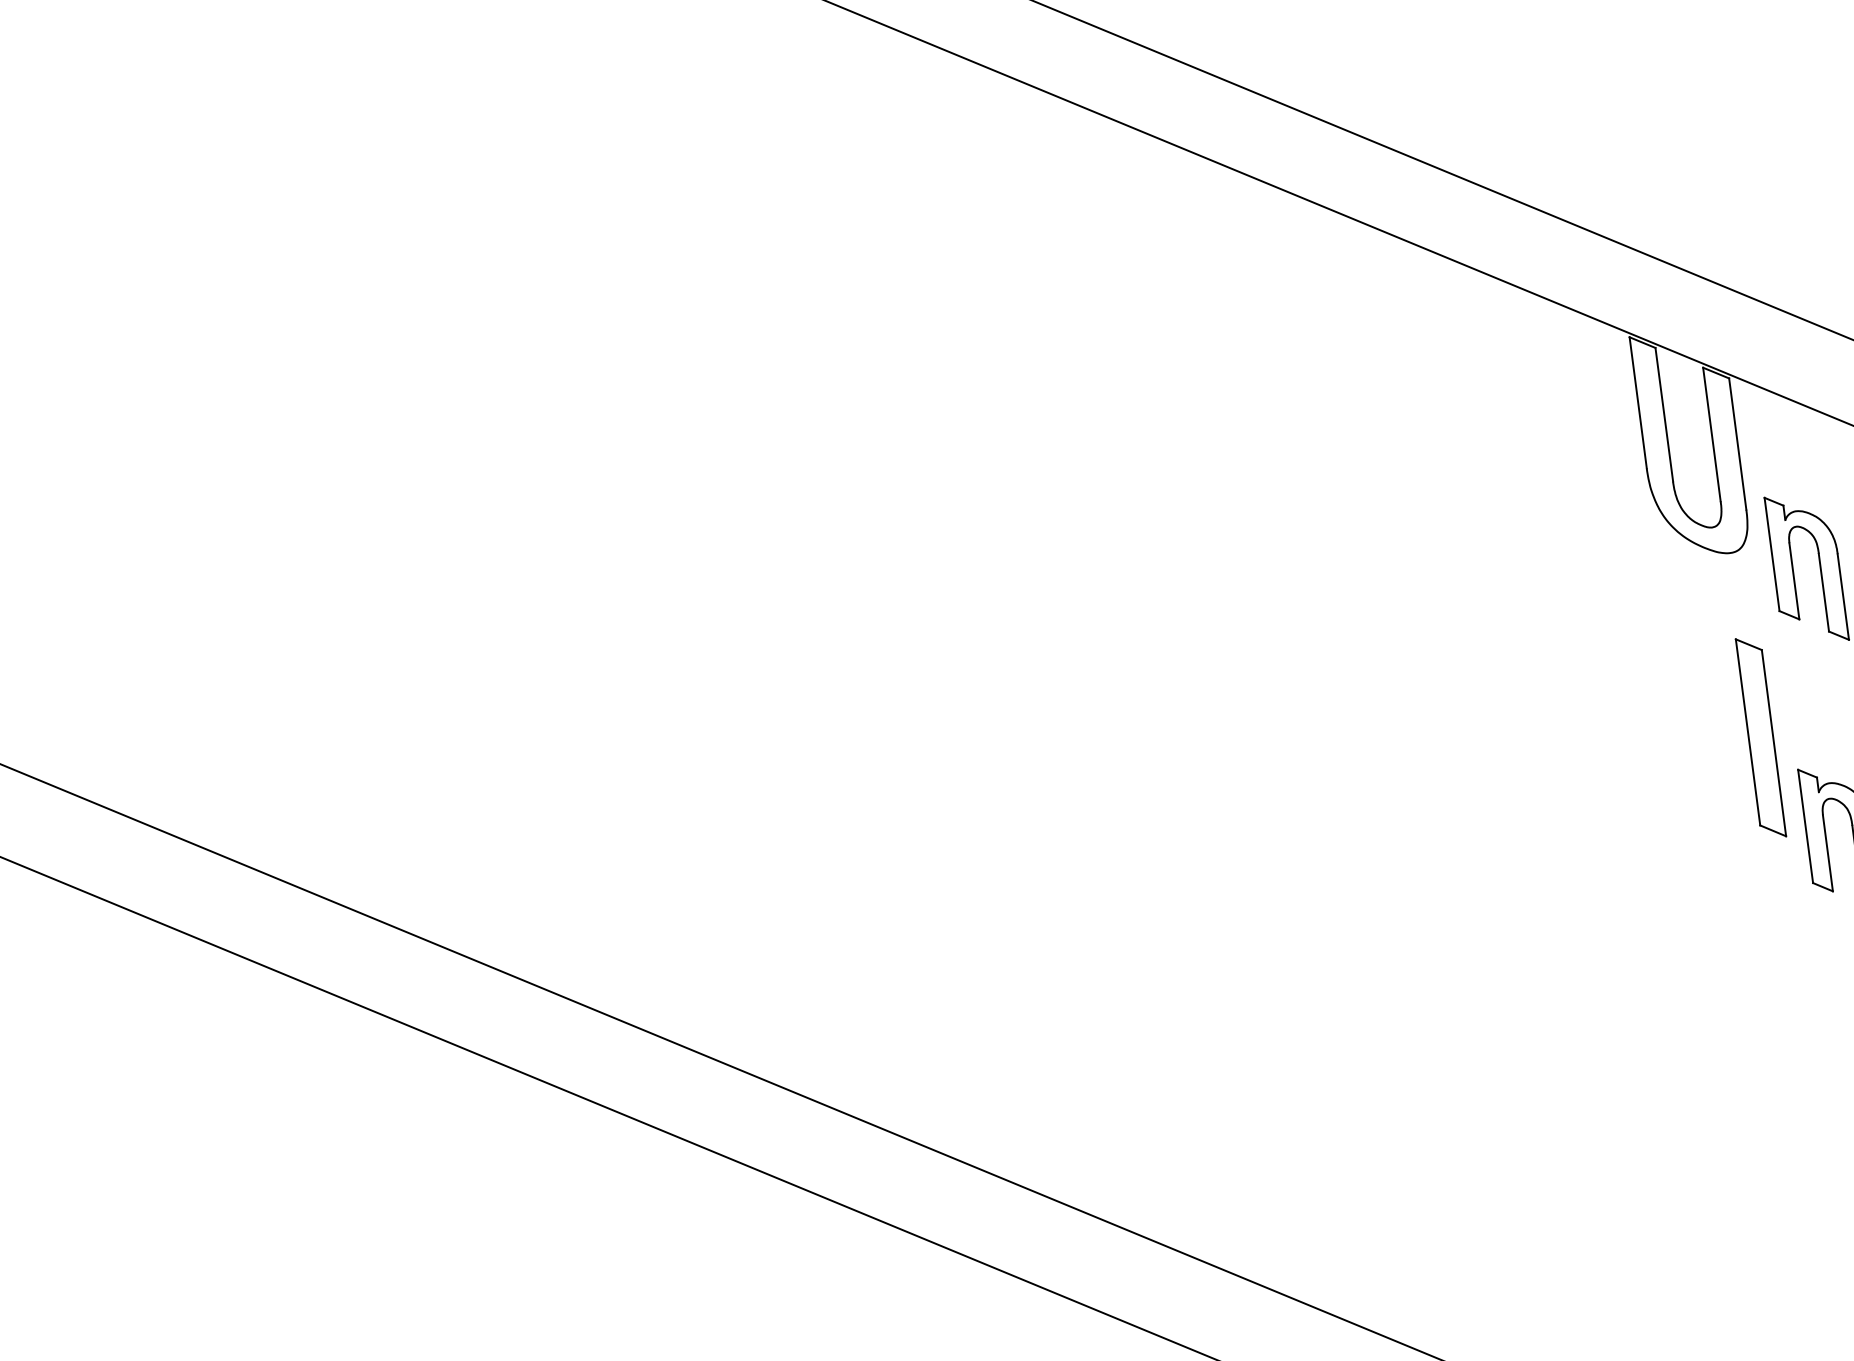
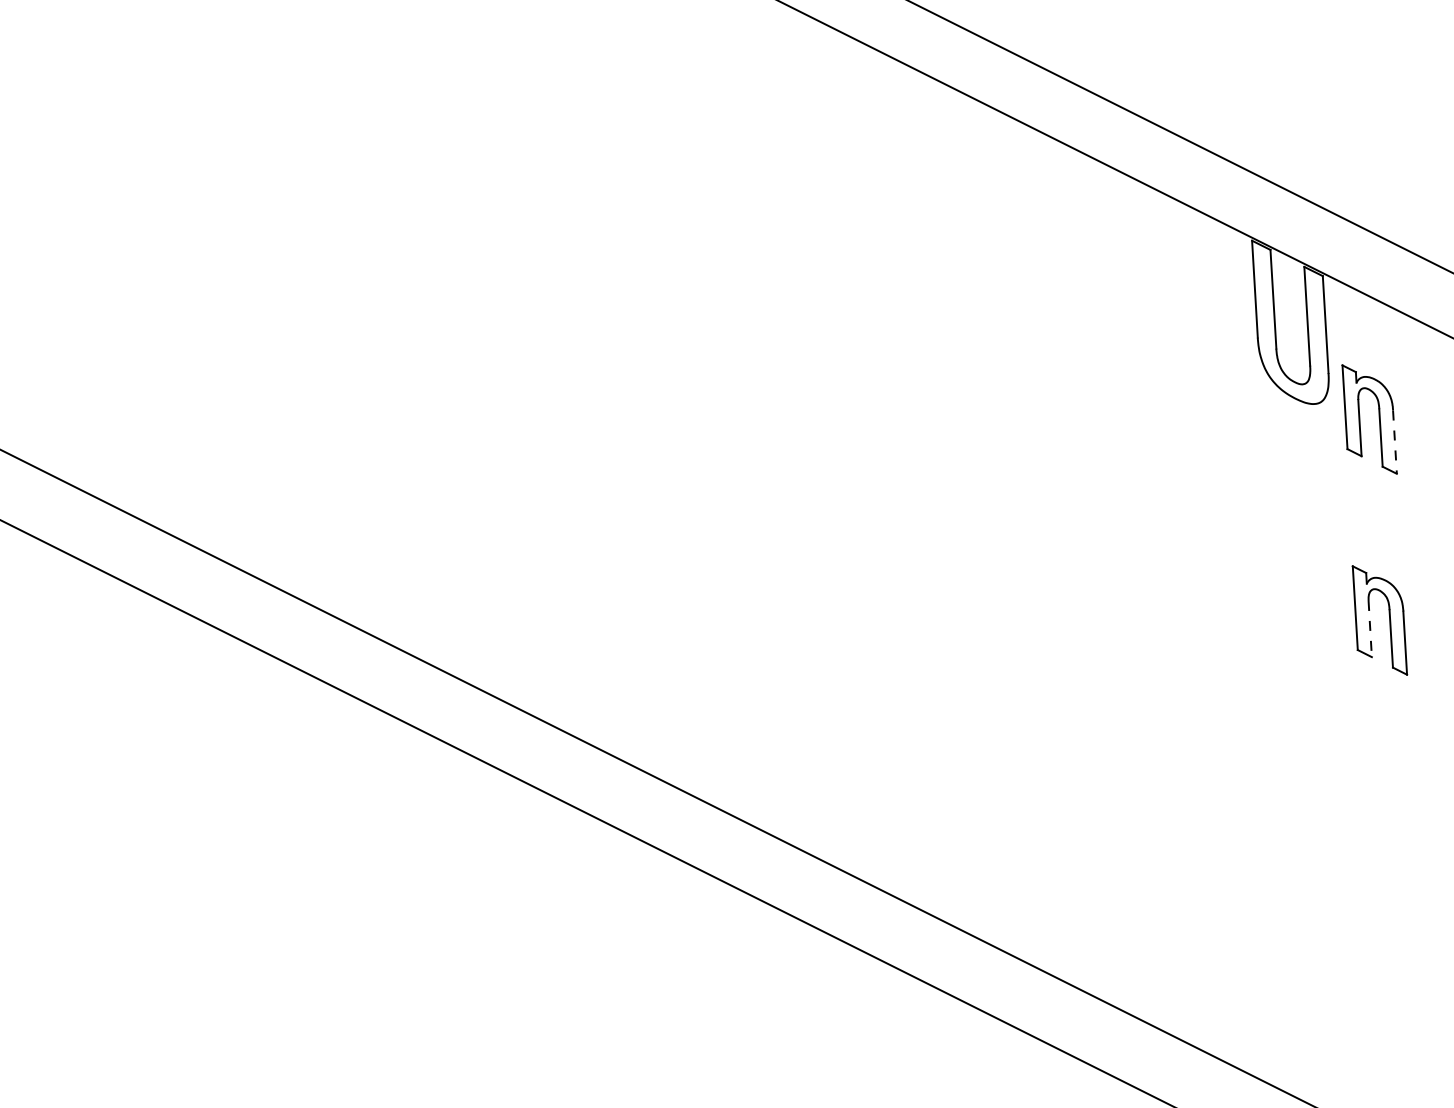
line: (1842, 597) -> (1394, 442), solid -> dashed
part: (1761, 737) -> (1327, 540), removed
line: (1828, 853) -> (1370, 629), solid -> dashed

